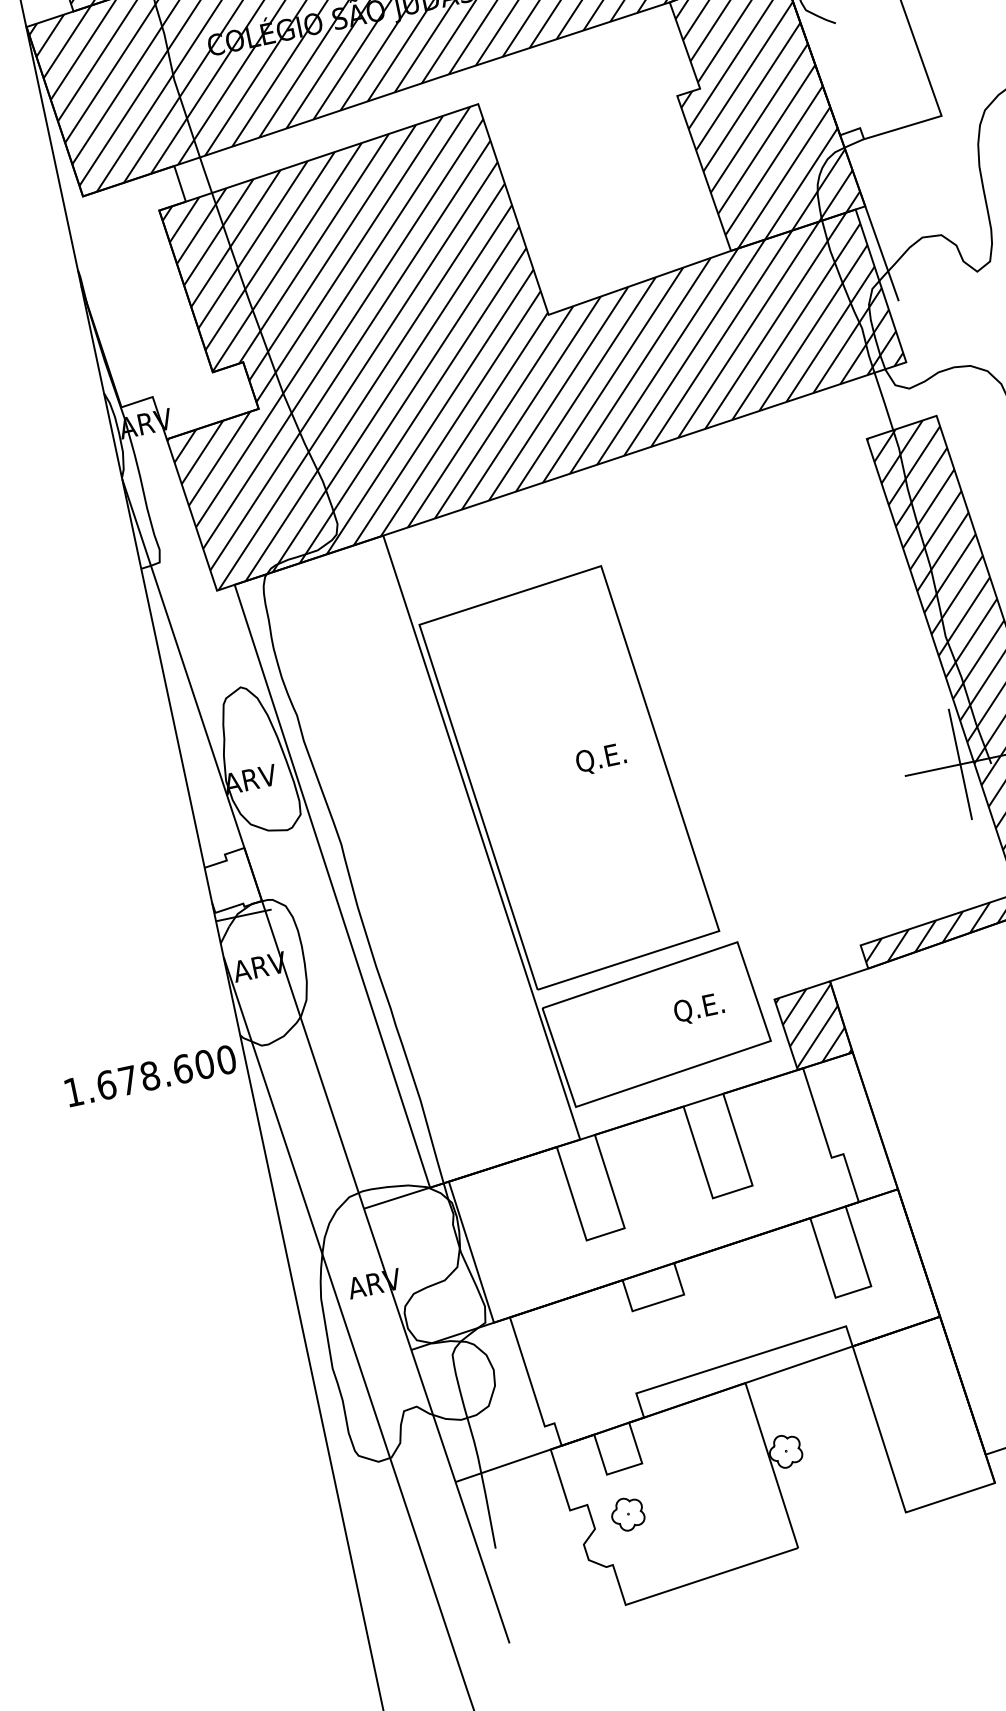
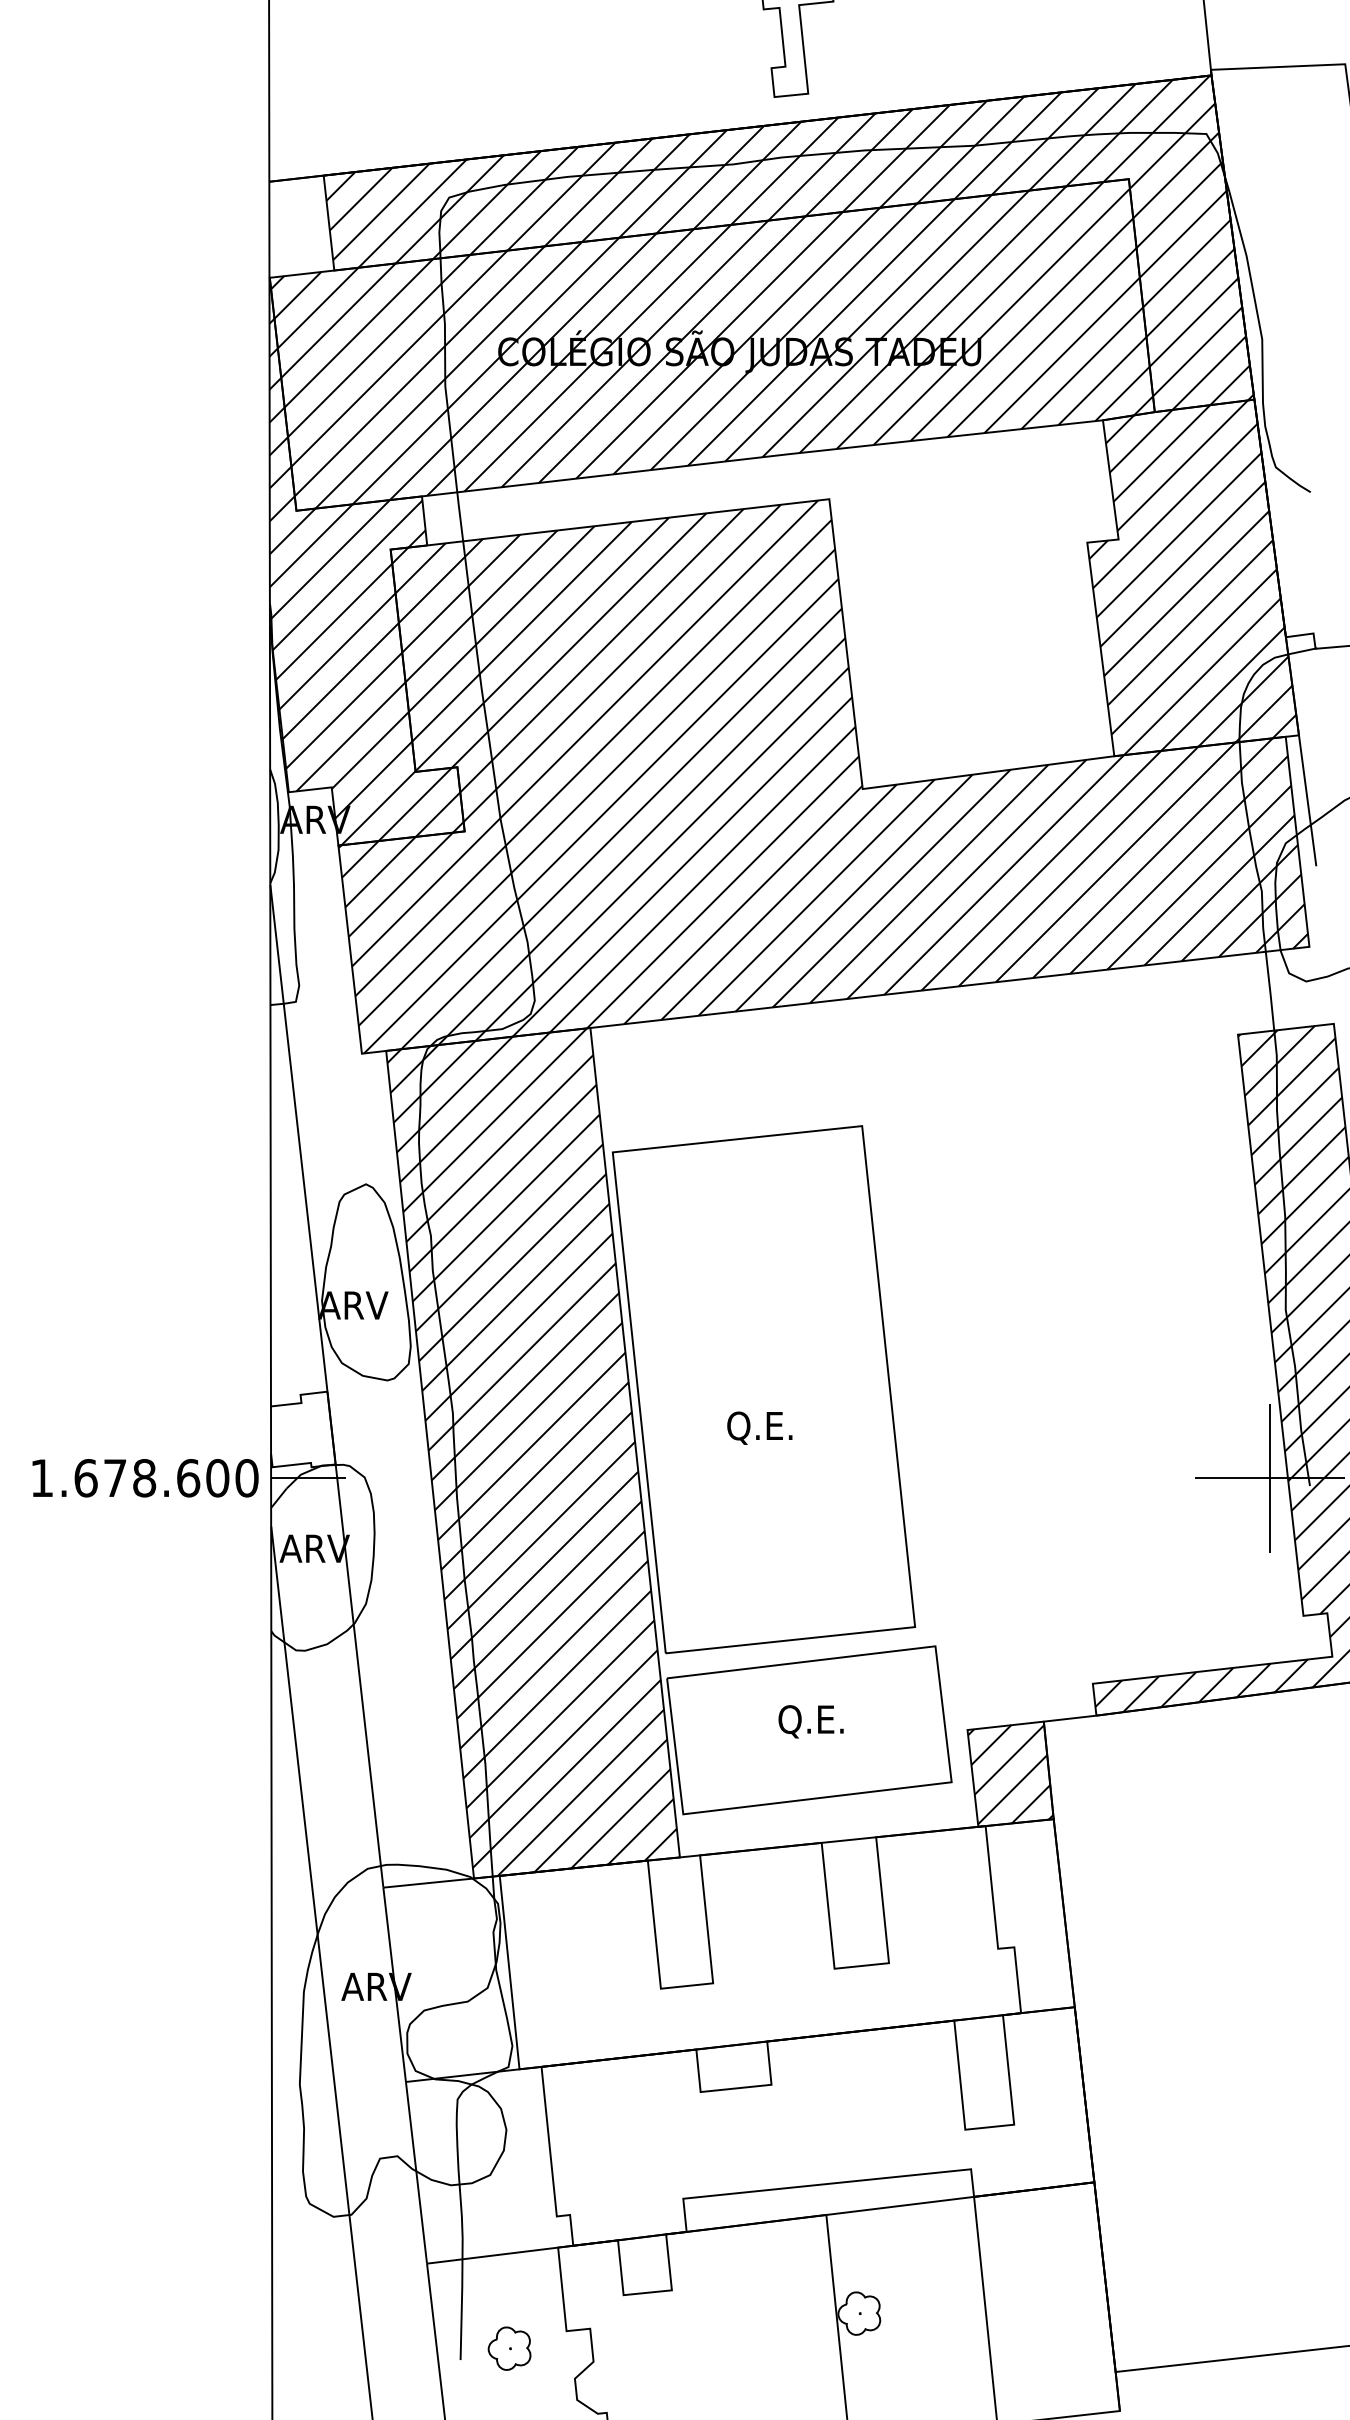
hatch: (144, 227) -> (366, 567), added
text: (600, 758) -> (759, 1427), moved
hatch: (406, 861) -> (531, 1452), added
text: (698, 1008) -> (810, 1721), moved
text: (150, 1076) -> (145, 1478), moved
part: (627, 1514) -> (509, 2348), moved

